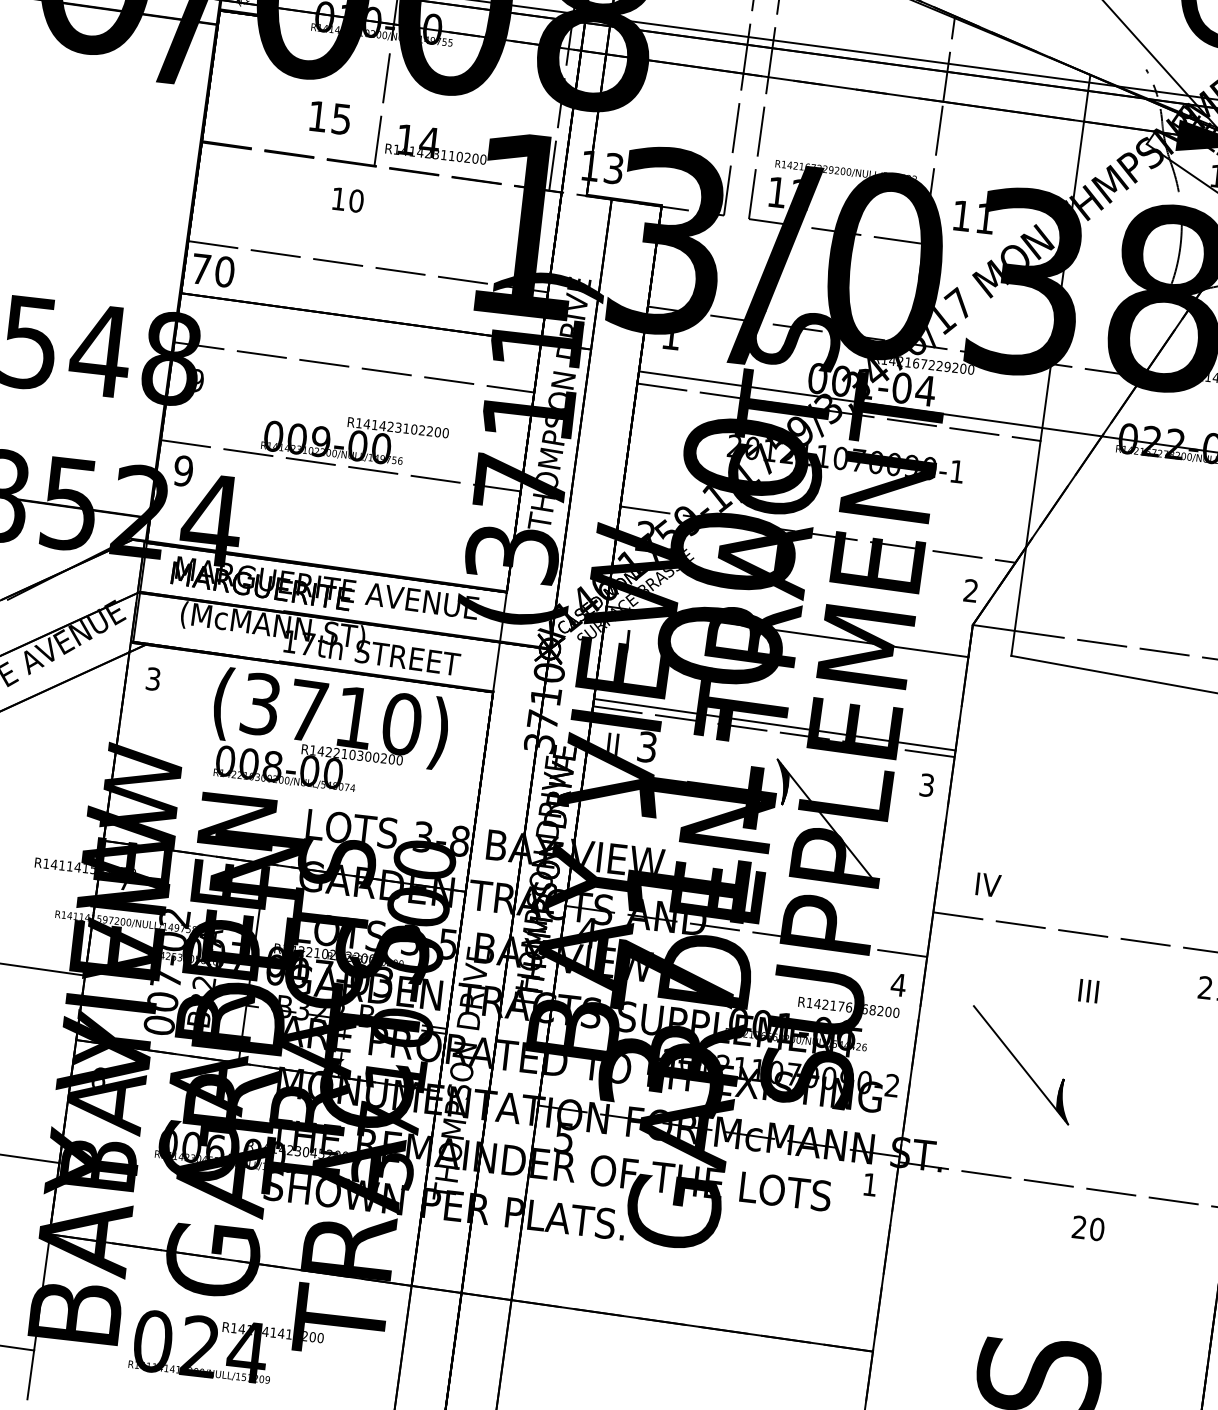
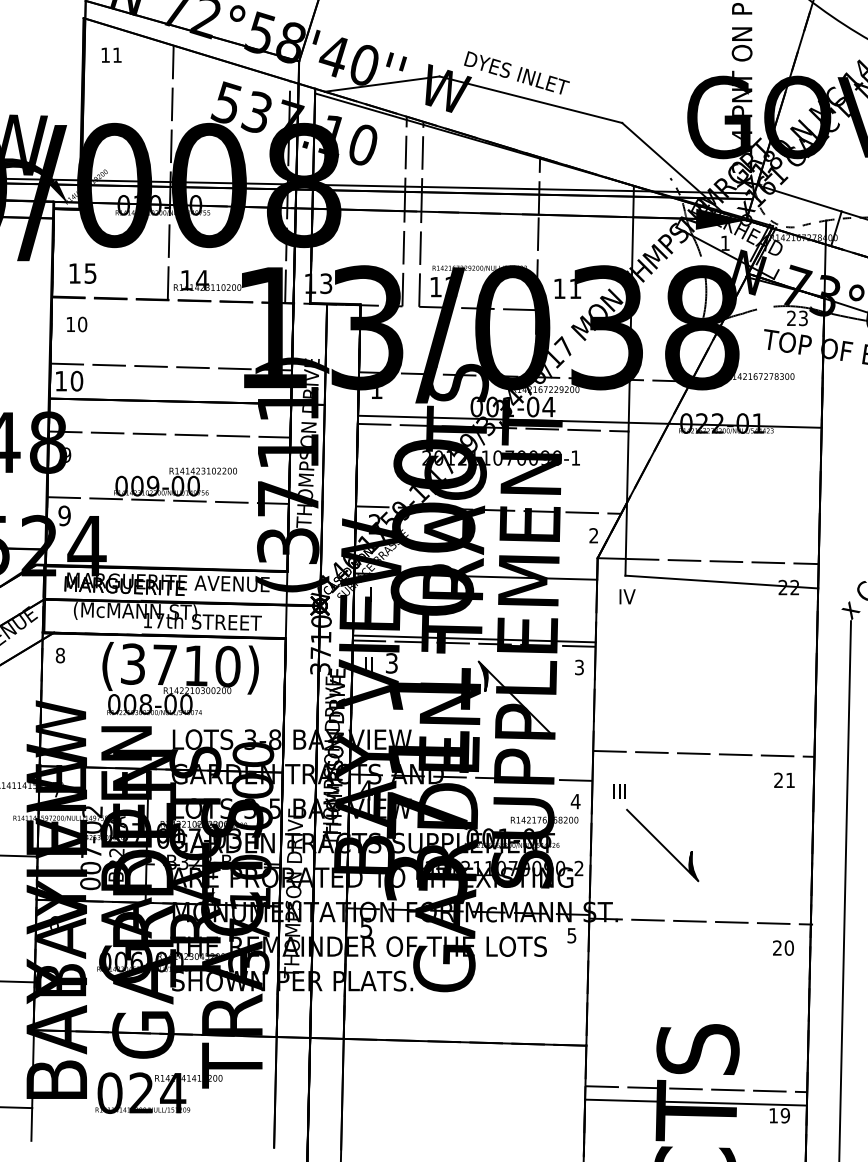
text: (329, 117) -> (82, 273), moved
text: (348, 200) -> (77, 324), moved
text: (200, 269) -> (60, 381), 70 -> 10
text: (152, 678) -> (59, 655), 3 -> 8
text: (988, 884) -> (627, 596), moved
text: (1088, 991) -> (619, 791), moved
text: (869, 1184) -> (571, 935), 1 -> 5
text: (1088, 1227) -> (783, 947), moved

